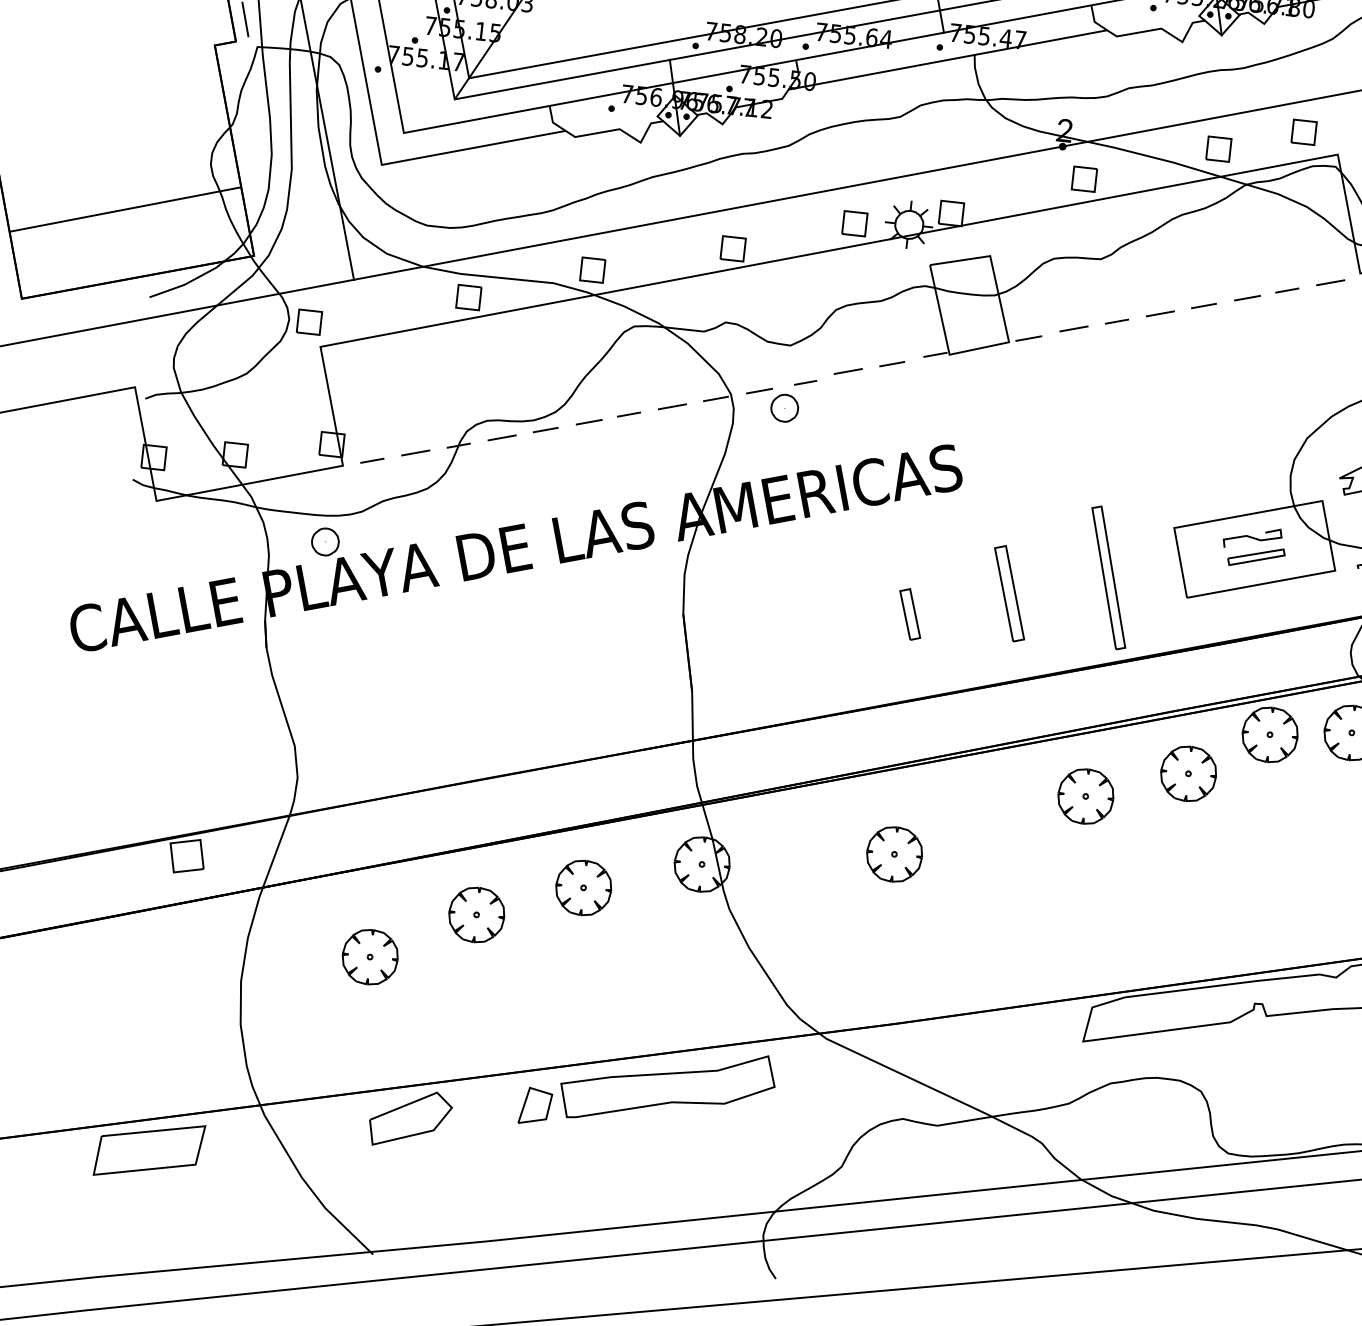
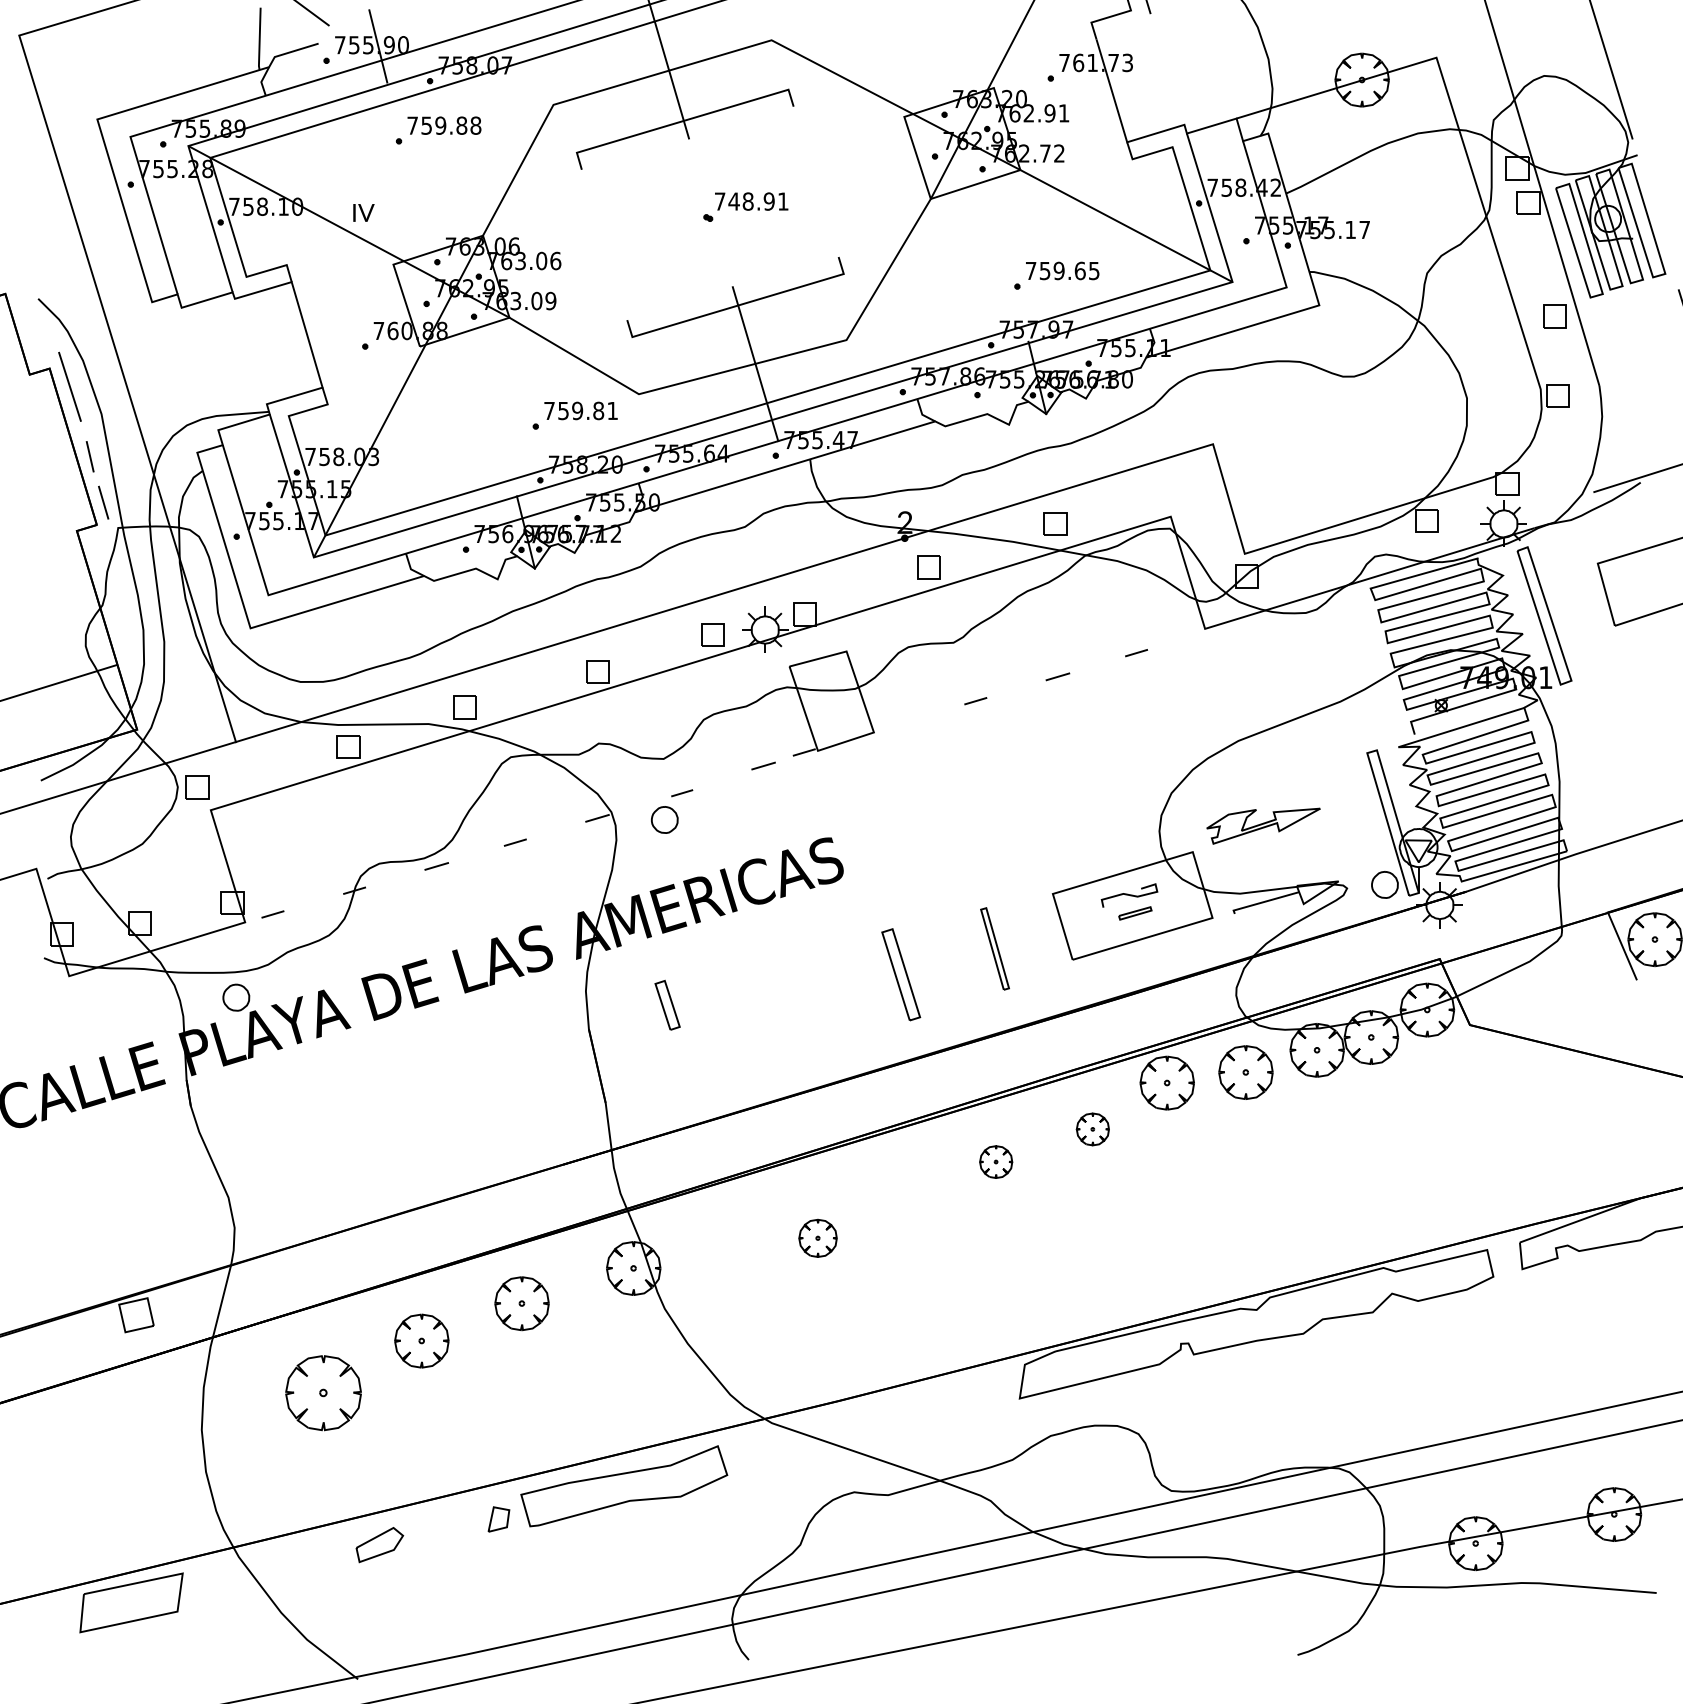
part: (1303, 131) -> (1135, 498), removed
line: (1330, 282) -> (1177, 640), removed
line: (1246, 297) -> (1098, 664), removed
line: (1160, 313) -> (1016, 688), removed
line: (1073, 328) -> (934, 712), removed
line: (1028, 338) -> (892, 726), removed
line: (847, 371) -> (721, 777), removed
line: (759, 390) -> (638, 805), removed
line: (672, 406) -> (556, 830), removed
line: (588, 421) -> (477, 853), removed
line: (502, 437) -> (395, 878), removed
line: (415, 453) -> (313, 902), removed
part: (1256, 557) -> (1135, 913), size x0.6
part: (1108, 577) -> (994, 948), size x0.6
part: (910, 613) -> (667, 1004), moved
part: (1188, 773) -> (1092, 1129), size x0.6
part: (1085, 795) -> (995, 1161), size x0.6
part: (893, 854) -> (817, 1238), size x0.7
part: (370, 956) -> (323, 1392), size x1.4
part: (535, 1106) -> (498, 1519), size x0.7
part: (410, 1118) -> (379, 1544), size x0.6

